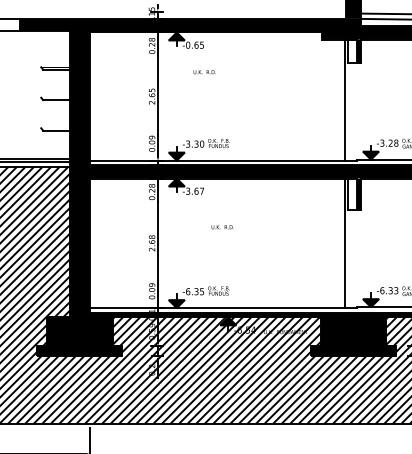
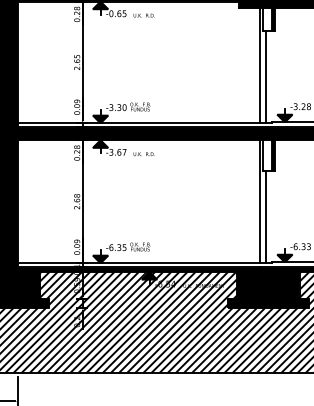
text: (204, 72) -> (143, 15), moved
line: (351, 111) -> (266, 76), added
text: (222, 227) -> (143, 154), moved
line: (351, 259) -> (266, 217), added

